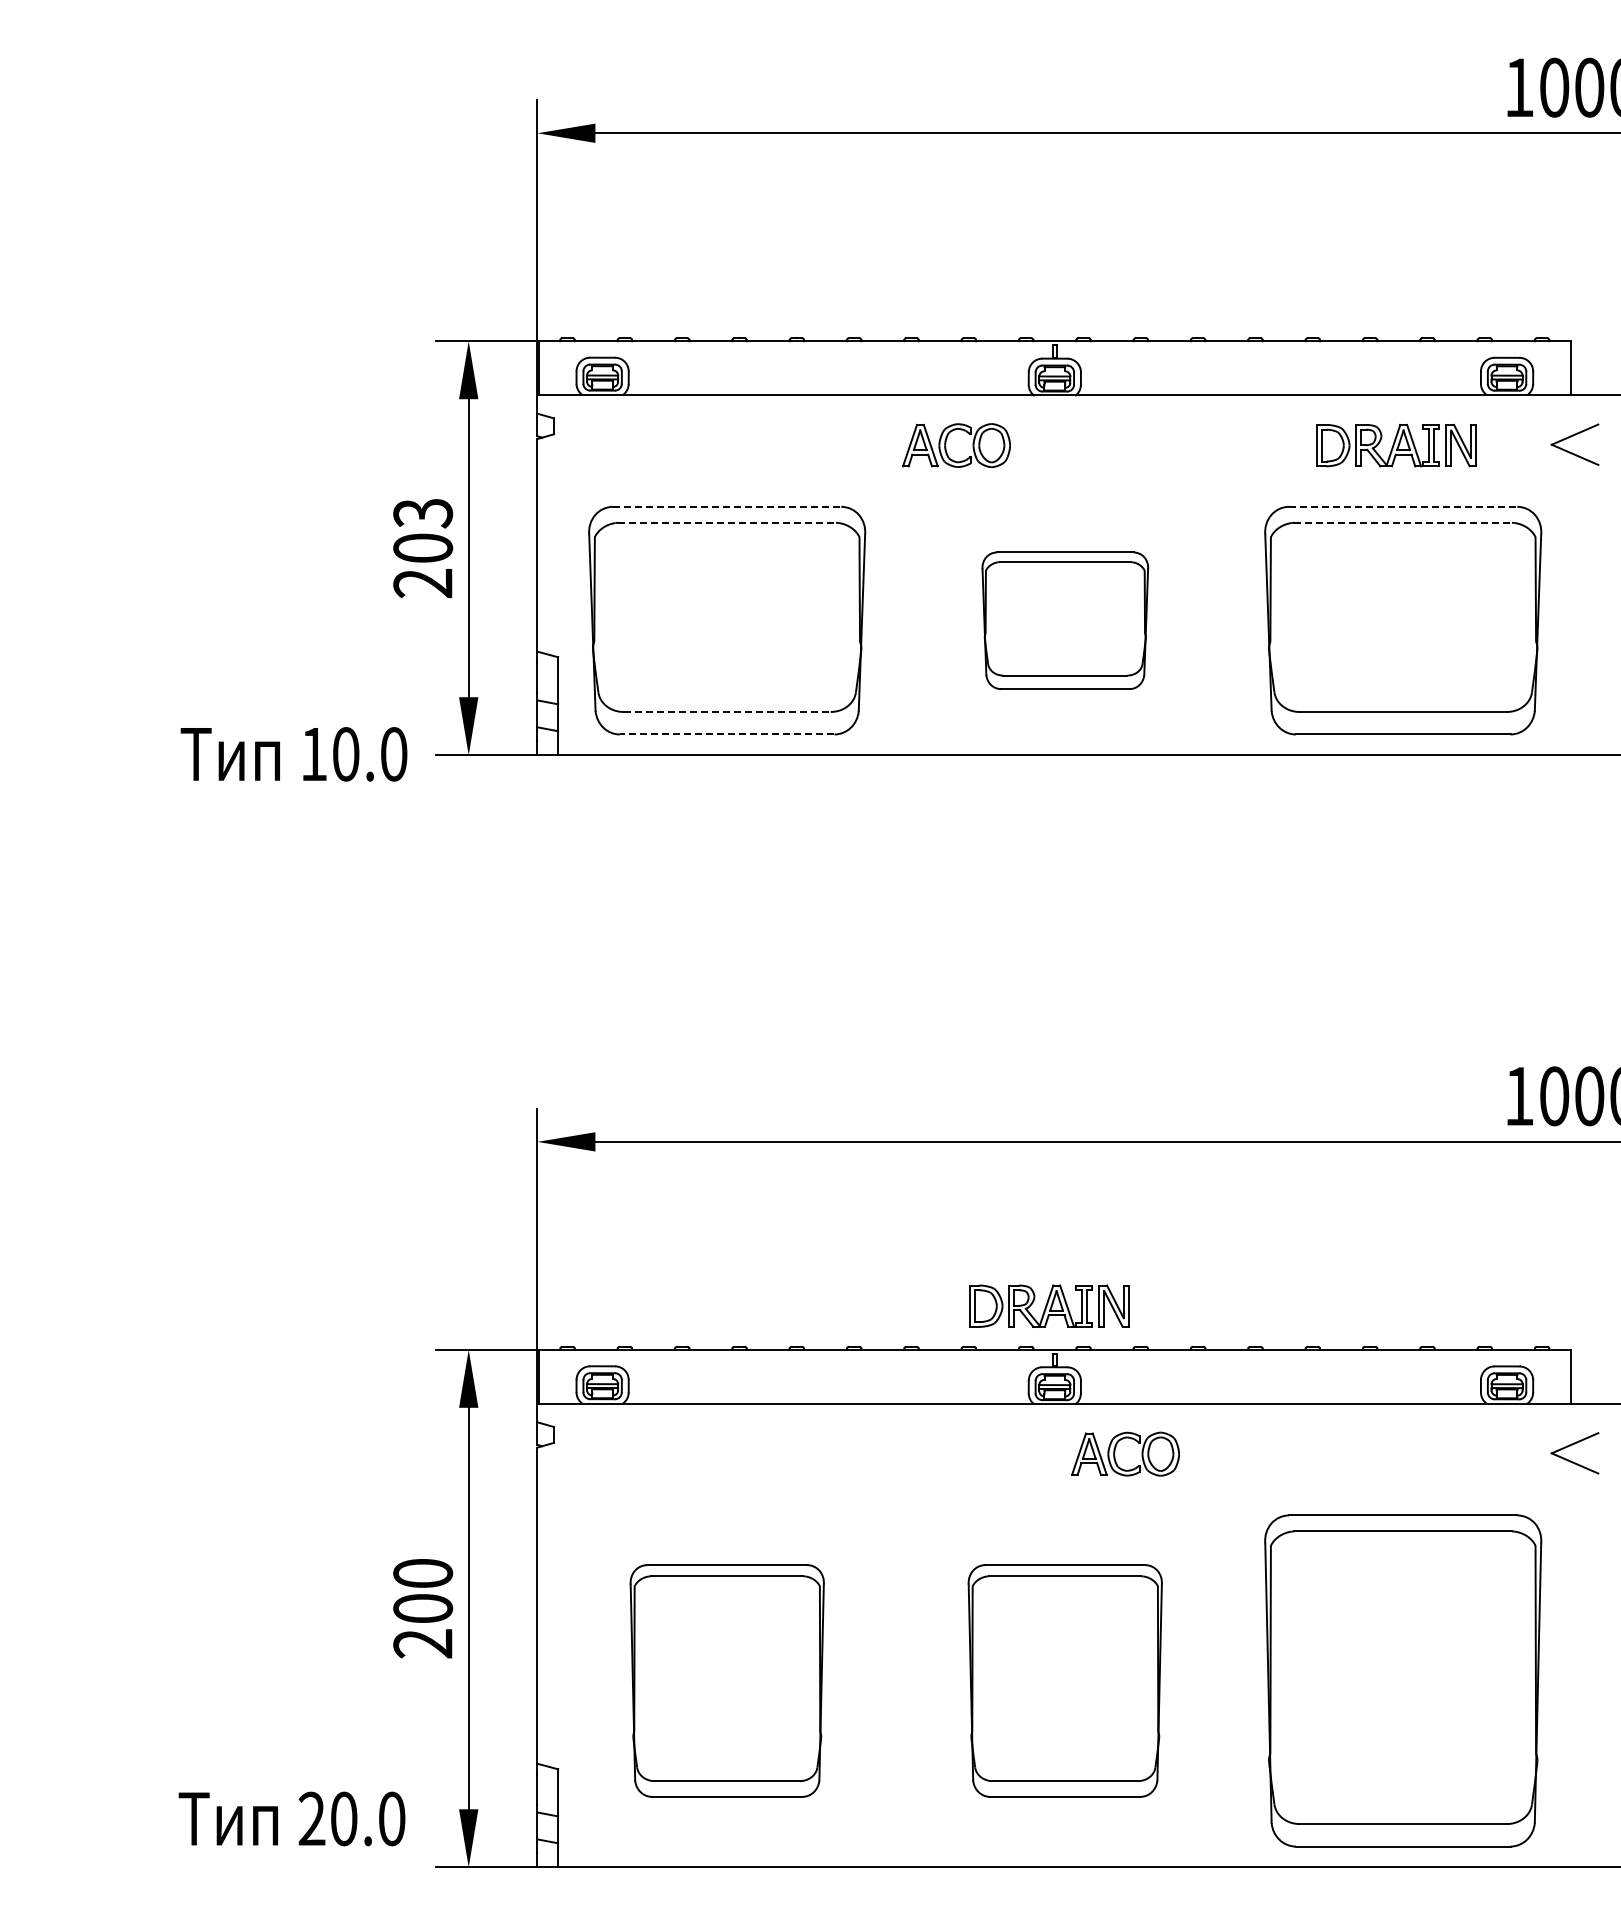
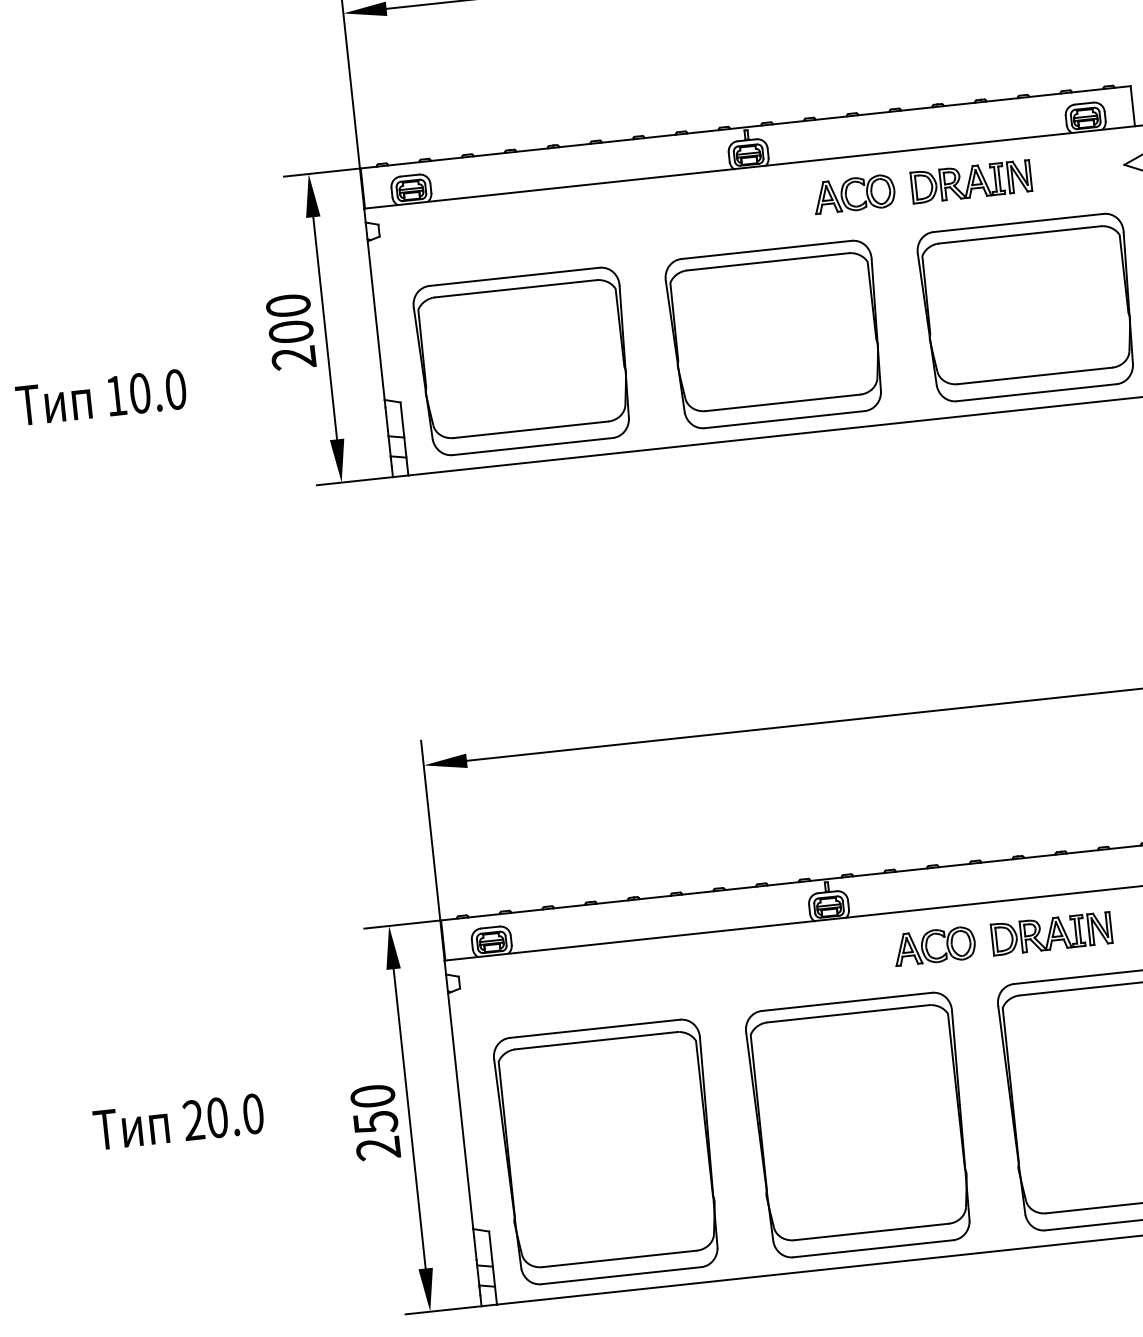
part: (946, 443) -> (846, 193), moved
part: (1396, 445) -> (971, 181), moved
line: (727, 506) -> (514, 276), dashed -> solid
line: (1403, 506) -> (1018, 222), dashed -> solid
text: (423, 513) -> (288, 306), 203 -> 200
line: (727, 522) -> (516, 288), dashed -> solid
line: (1403, 522) -> (1020, 234), dashed -> solid
part: (1065, 620) -> (775, 334), size x1.67
line: (727, 711) -> (531, 429), dashed -> solid
line: (726, 734) -> (532, 446), dashed -> solid
text: (293, 754) -> (100, 397), moved
part: (1049, 1305) -> (1051, 933), moved
part: (1115, 1452) -> (927, 945), moved
text: (423, 1609) -> (376, 1123), 200 -> 250
part: (727, 1680) -> (608, 1151), size x1.43
part: (1065, 1680) -> (860, 1124), size x1.43
text: (291, 1818) -> (178, 1121), moved

